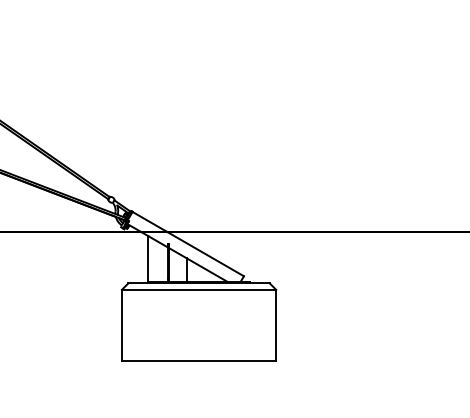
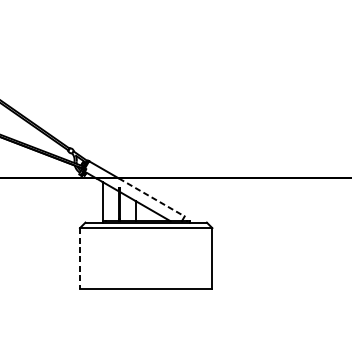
line: (206, 254) -> (152, 197), solid -> dashed
line: (121, 325) -> (79, 258), solid -> dashed

